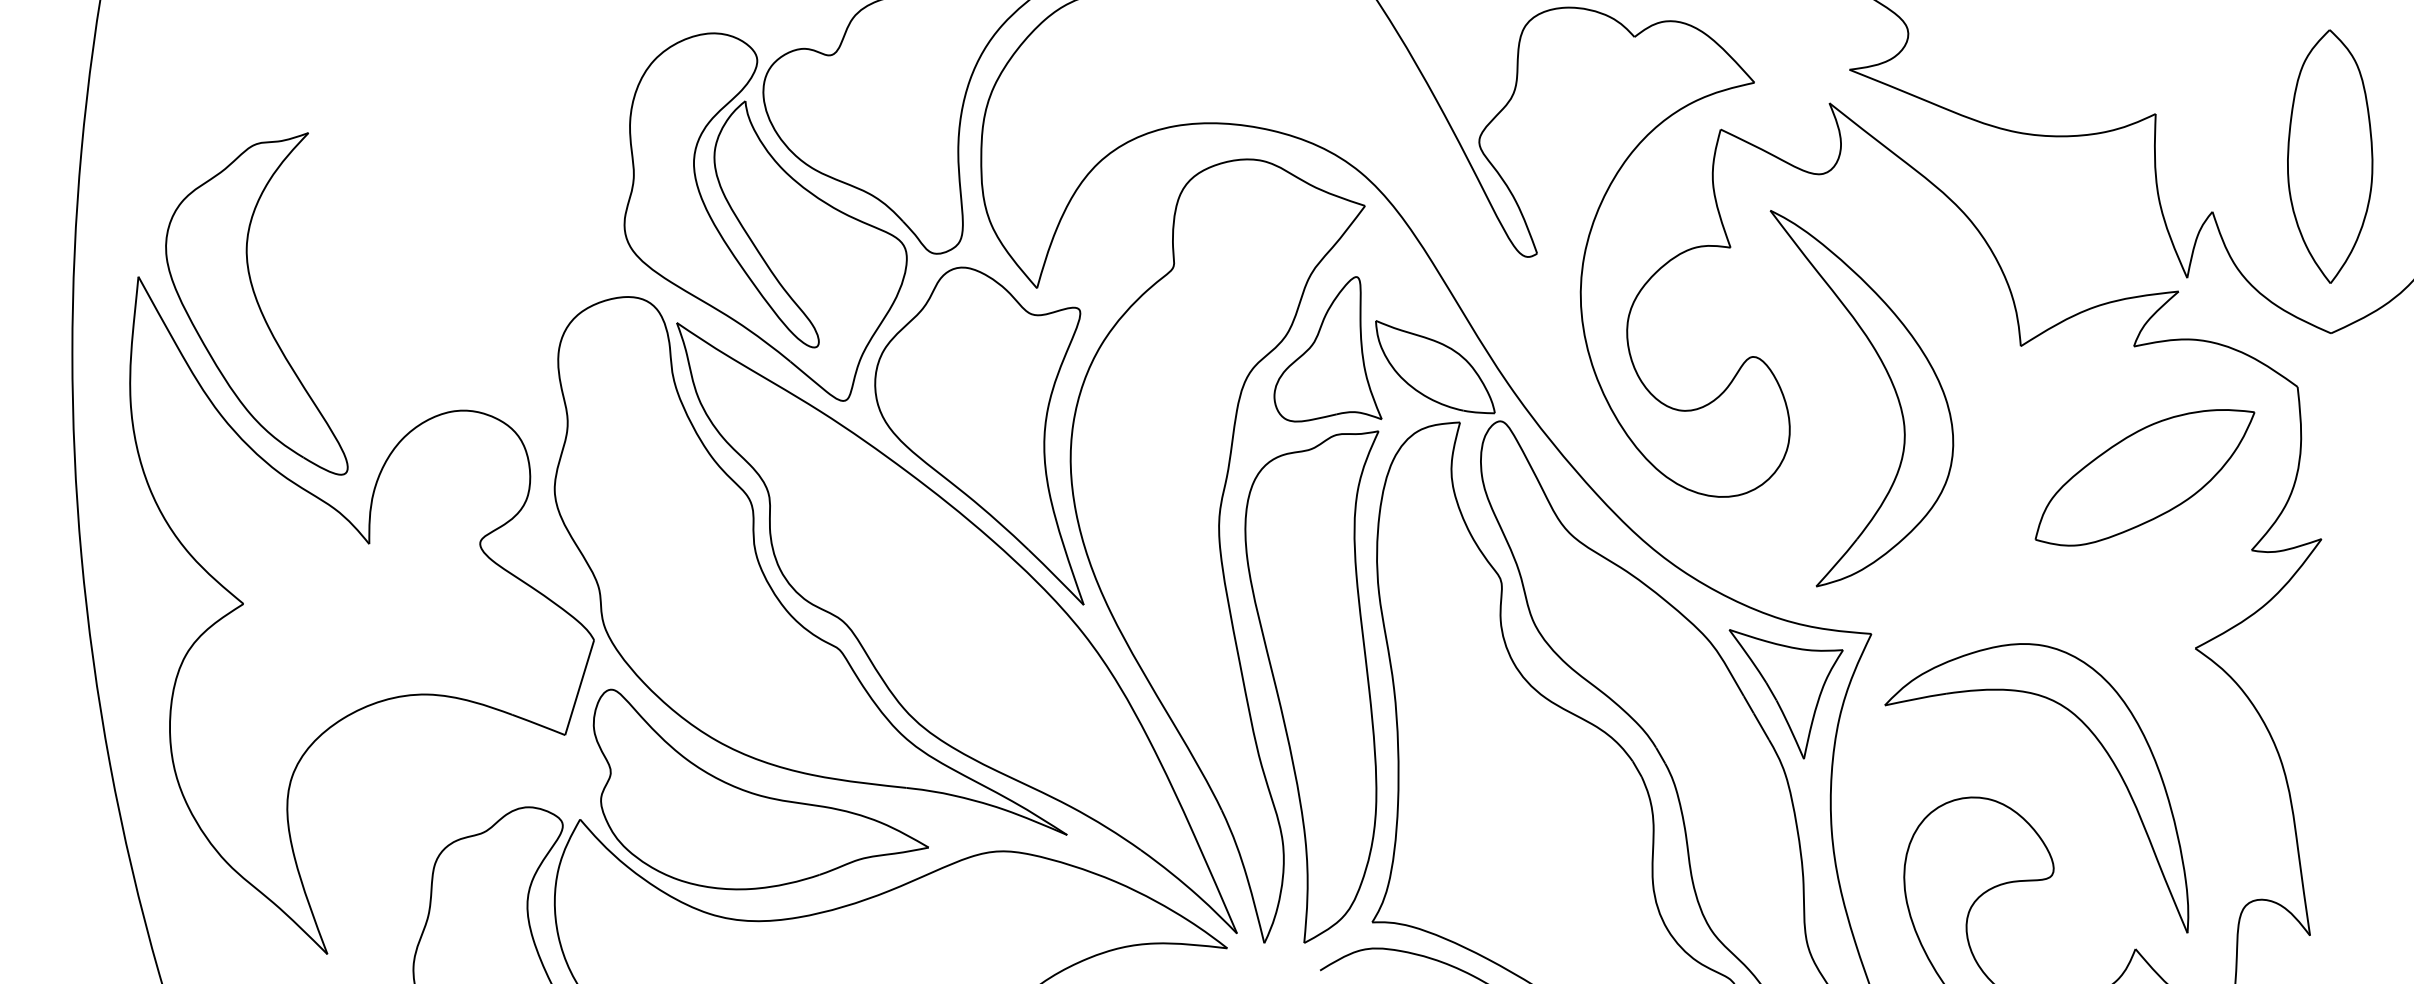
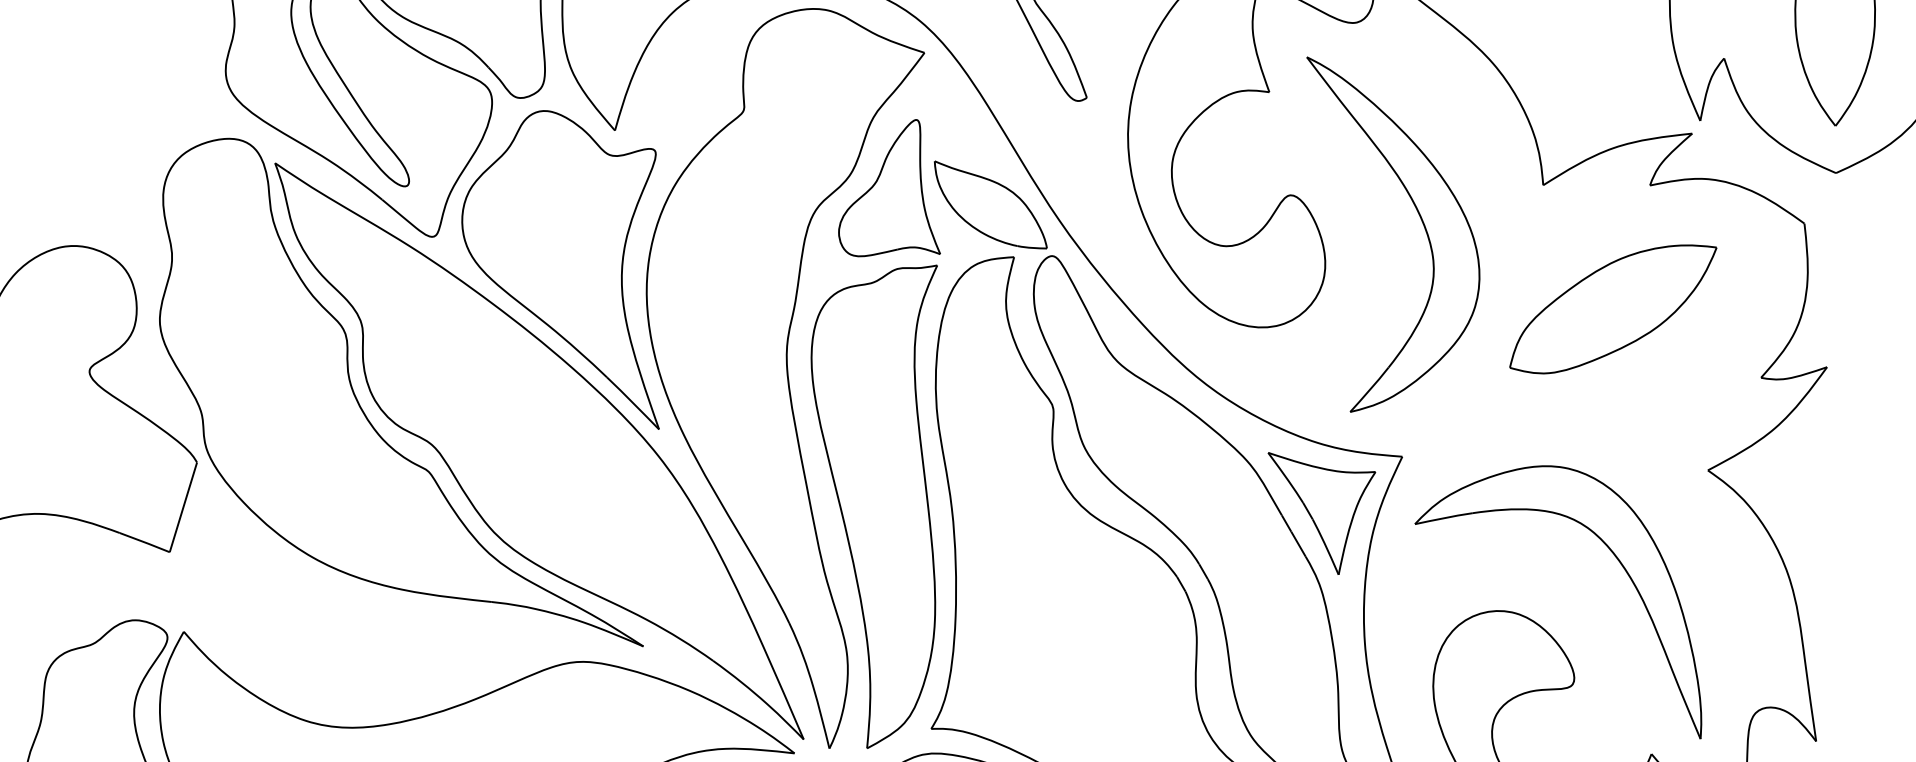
part: (2144, 477) -> (1612, 309), moved
part: (760, 789) -> (354, 603), removed

